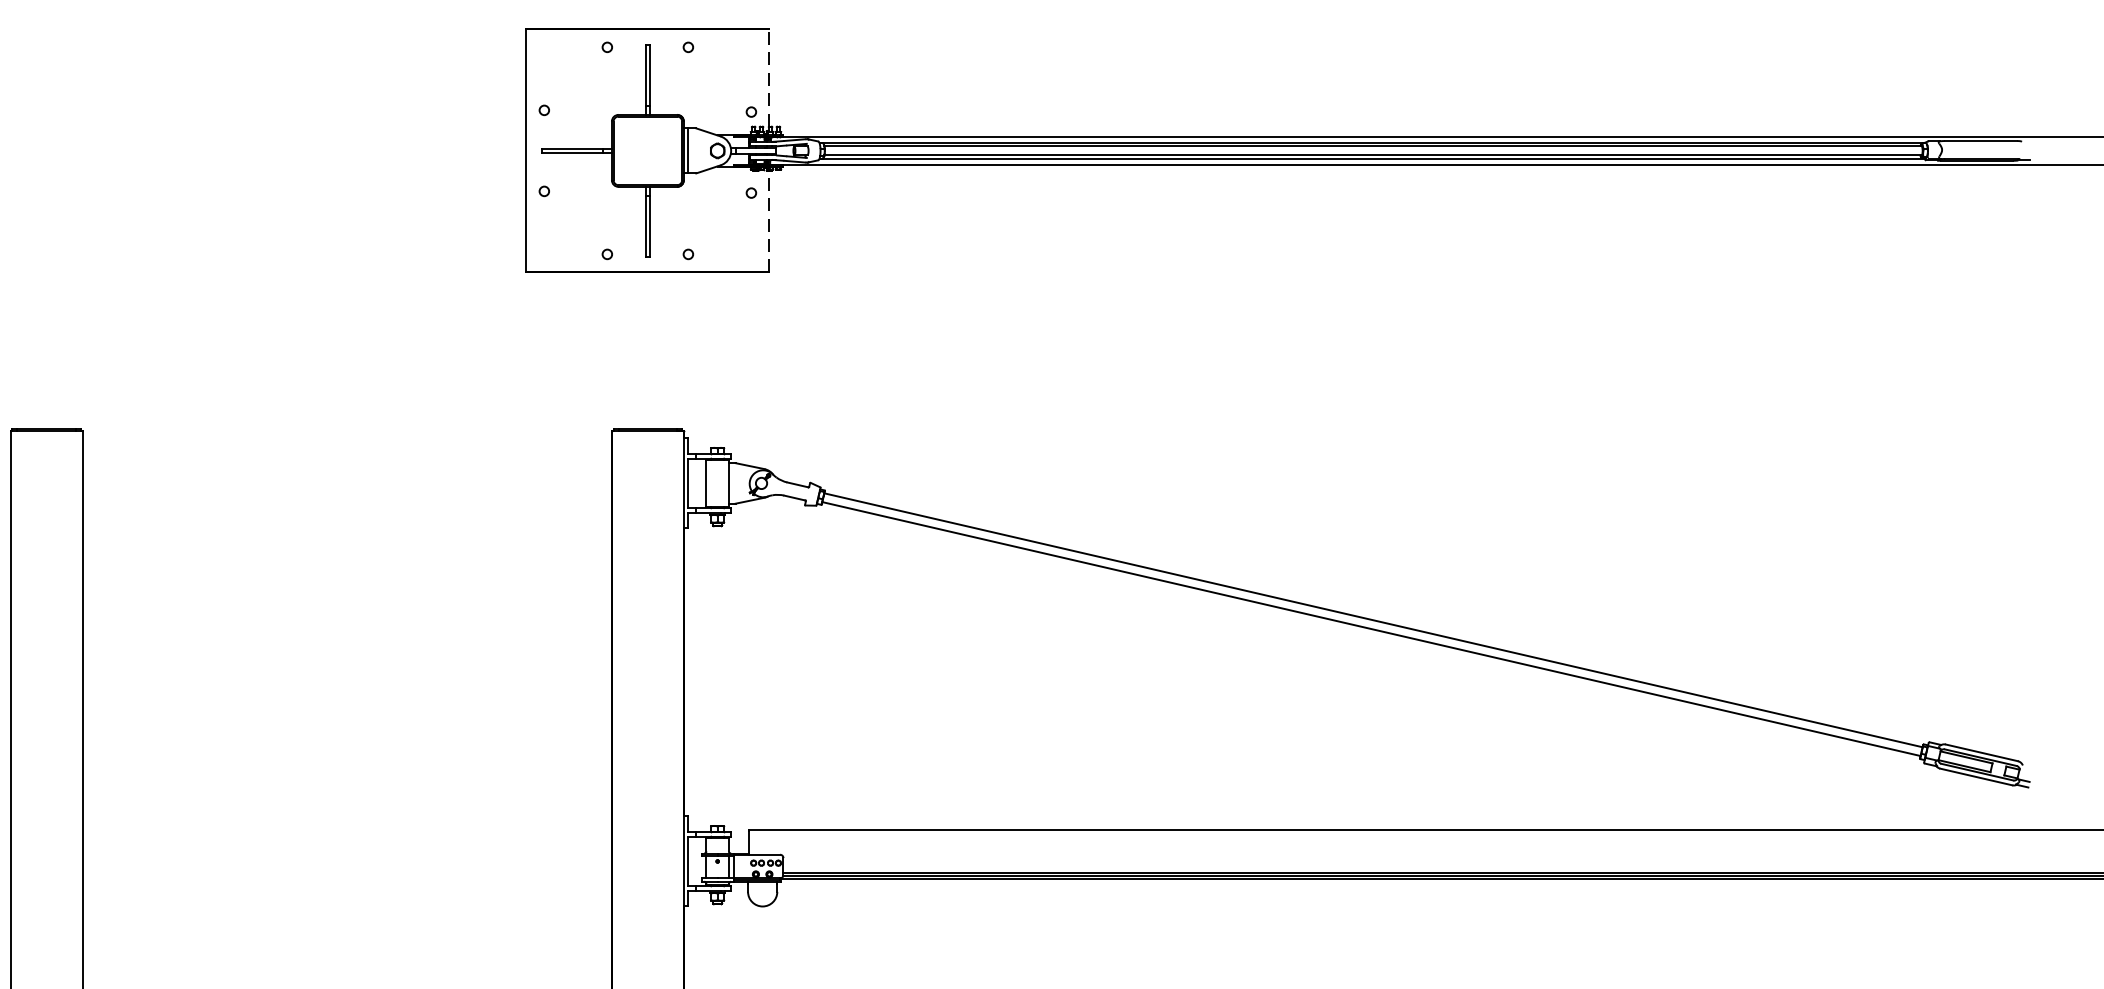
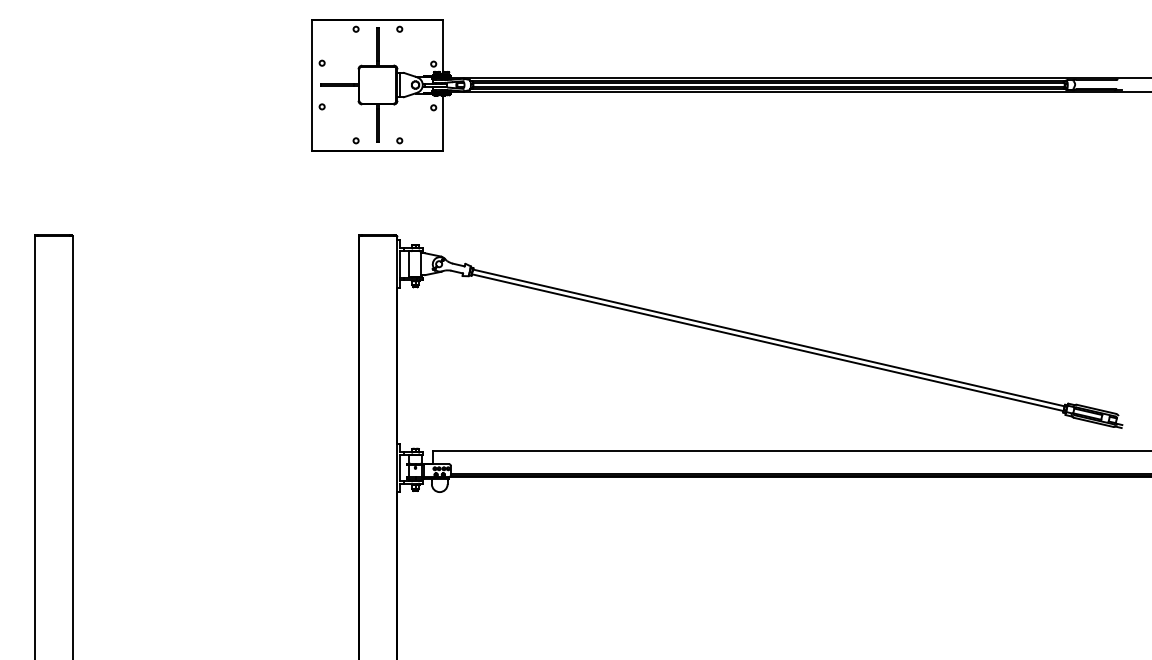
line: (769, 77) -> (443, 45), dashed -> solid
line: (769, 220) -> (443, 122), dashed -> solid

